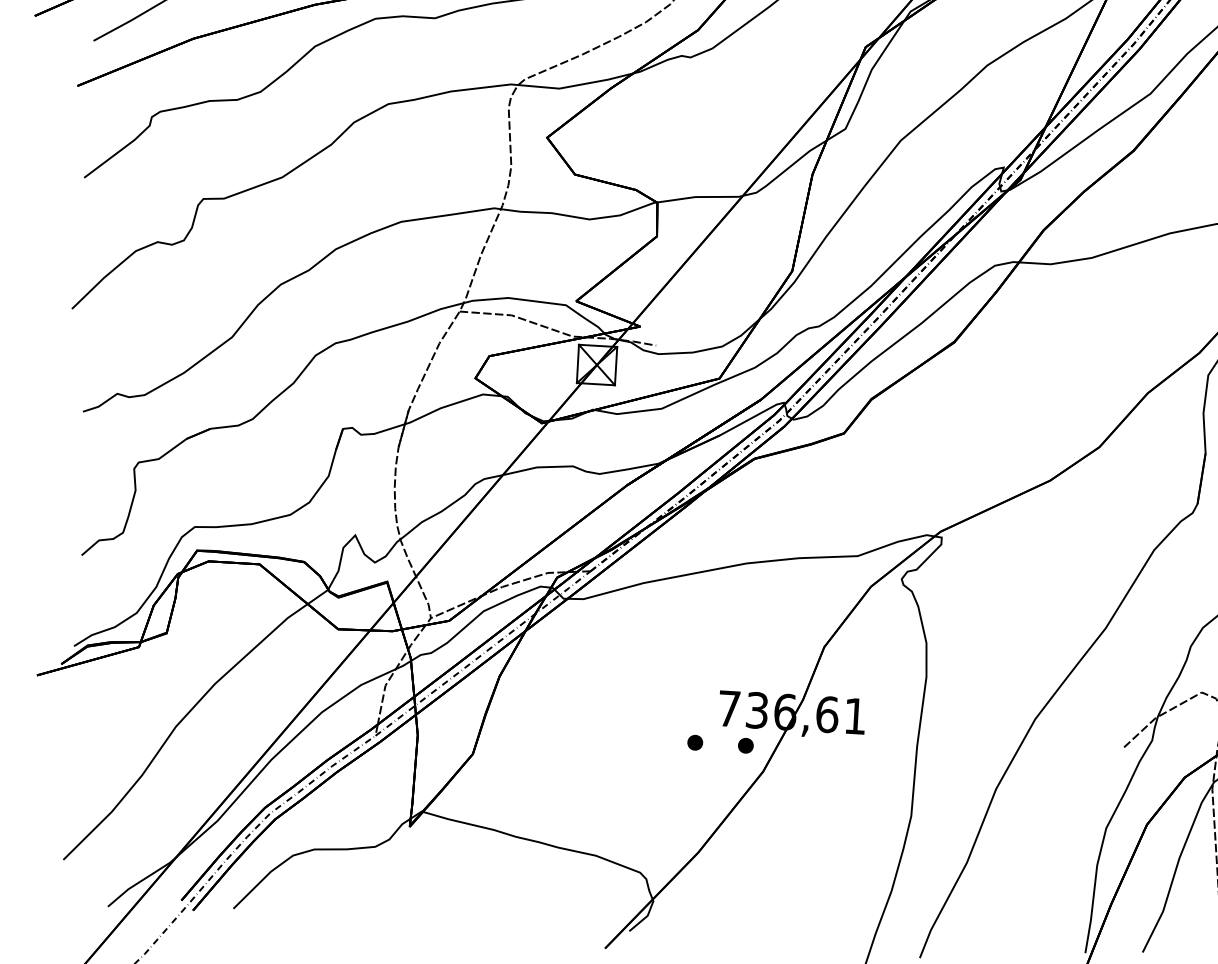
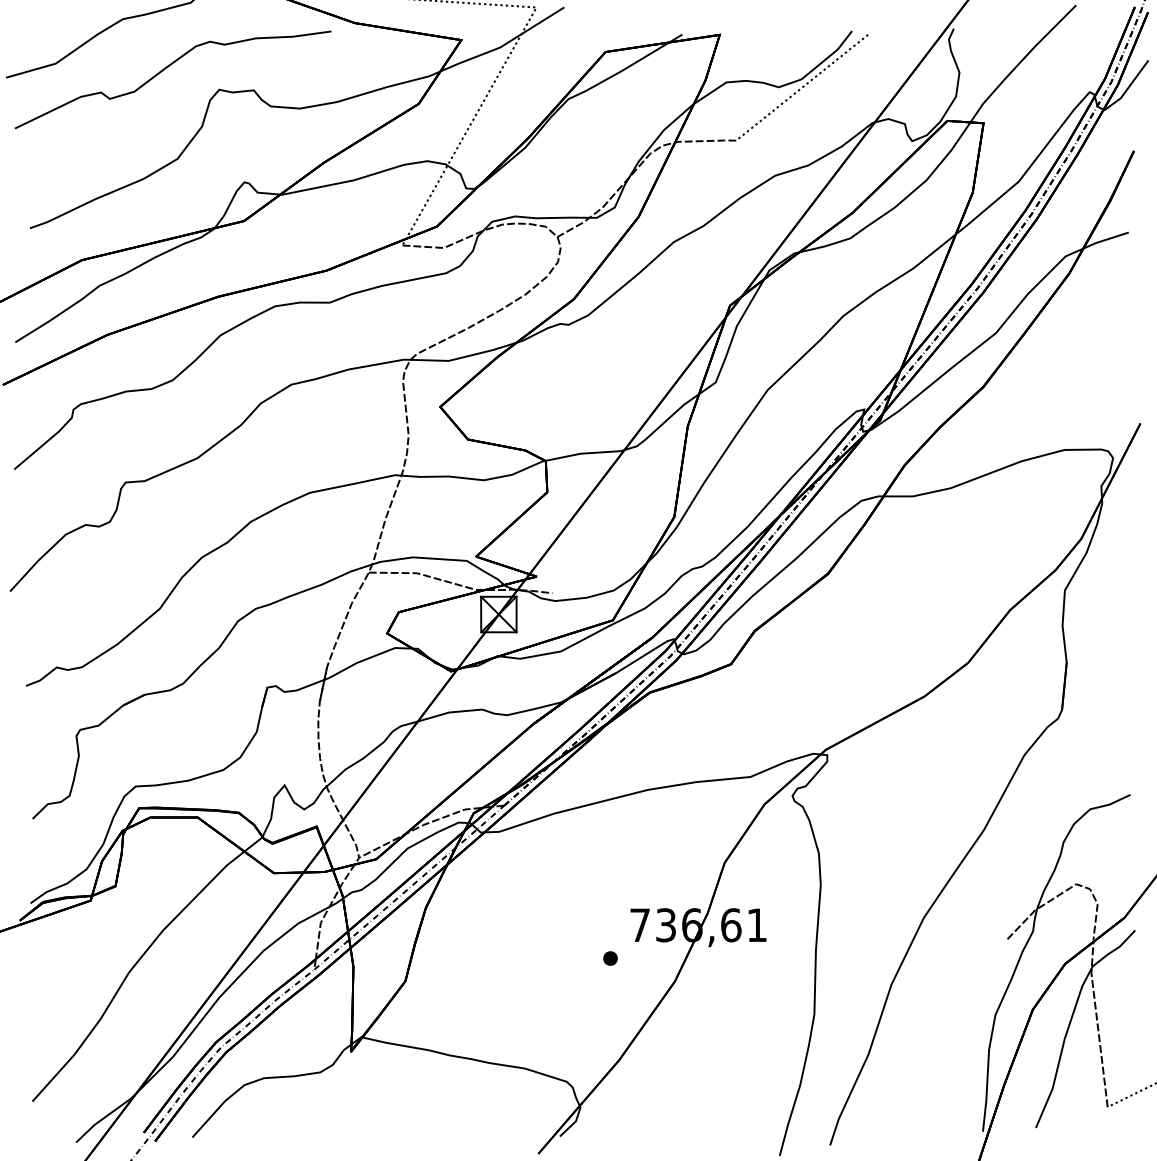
part: (745, 745) -> (657, 958), removed

